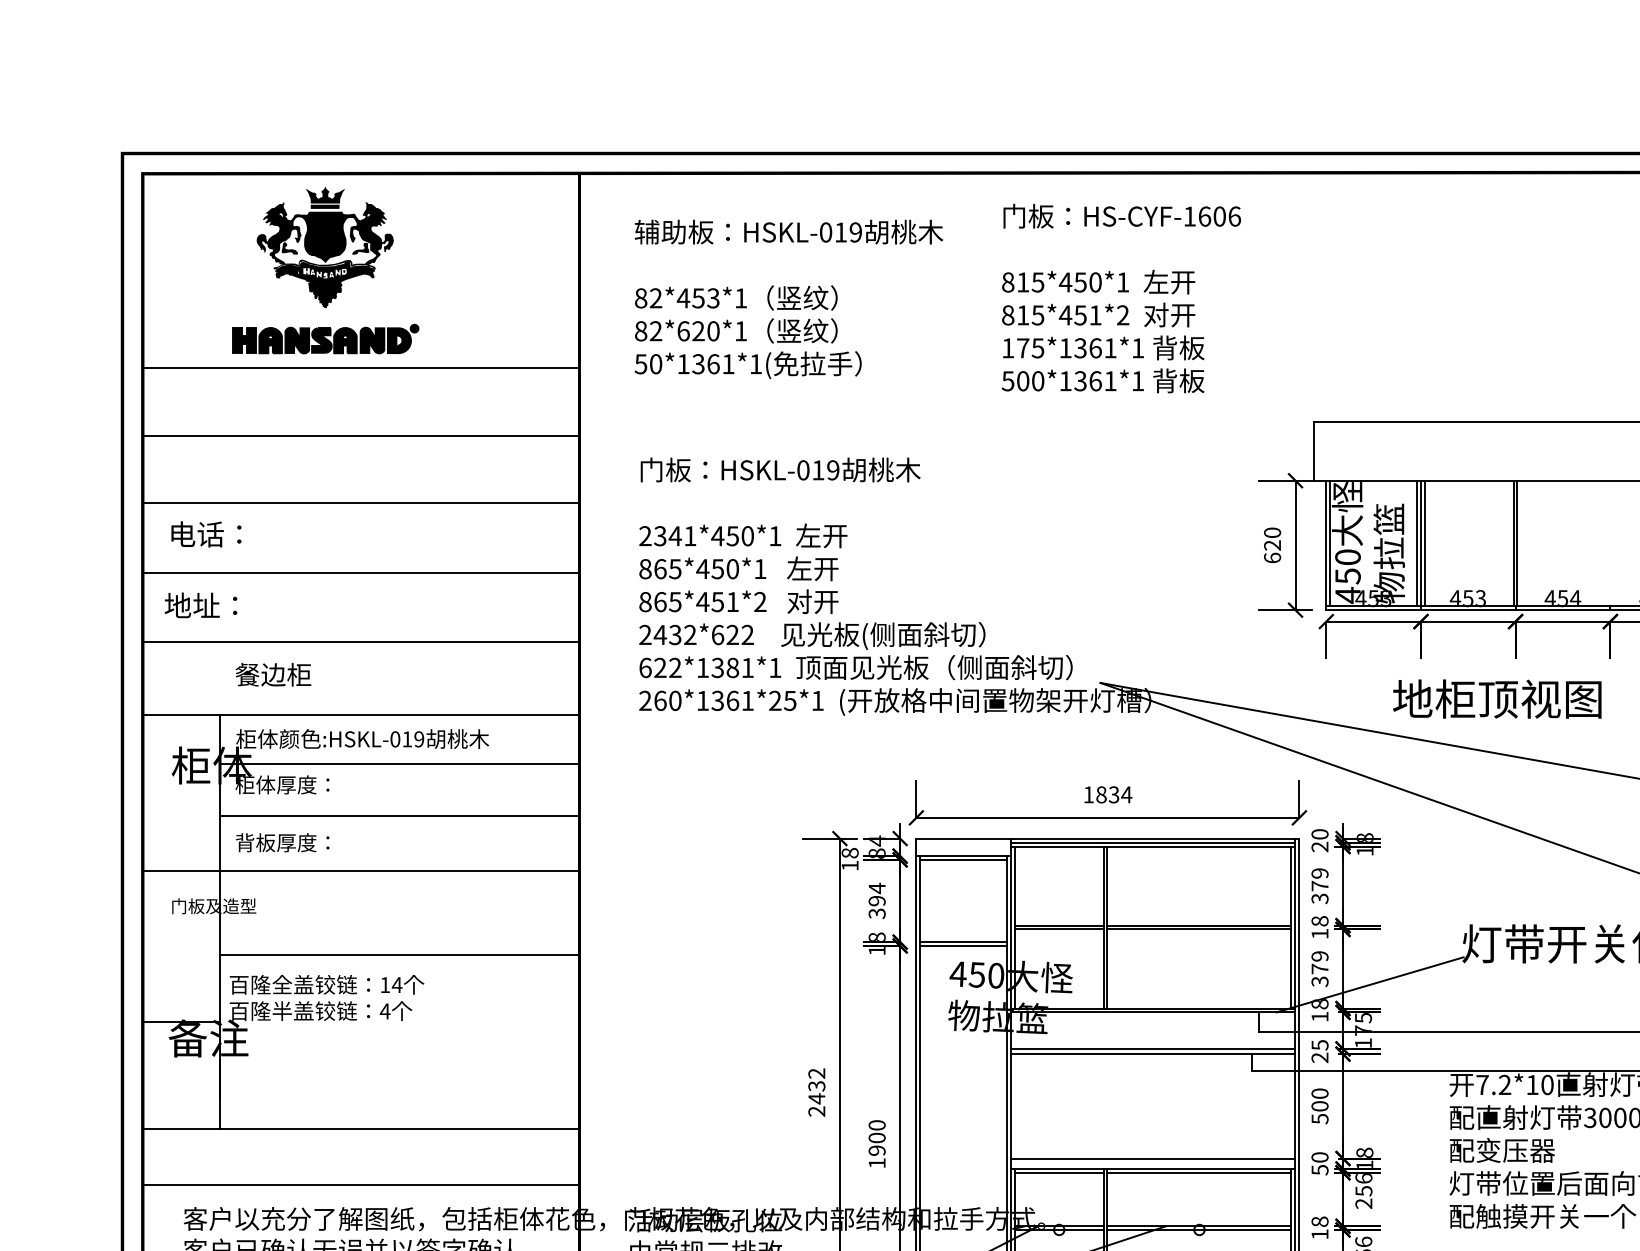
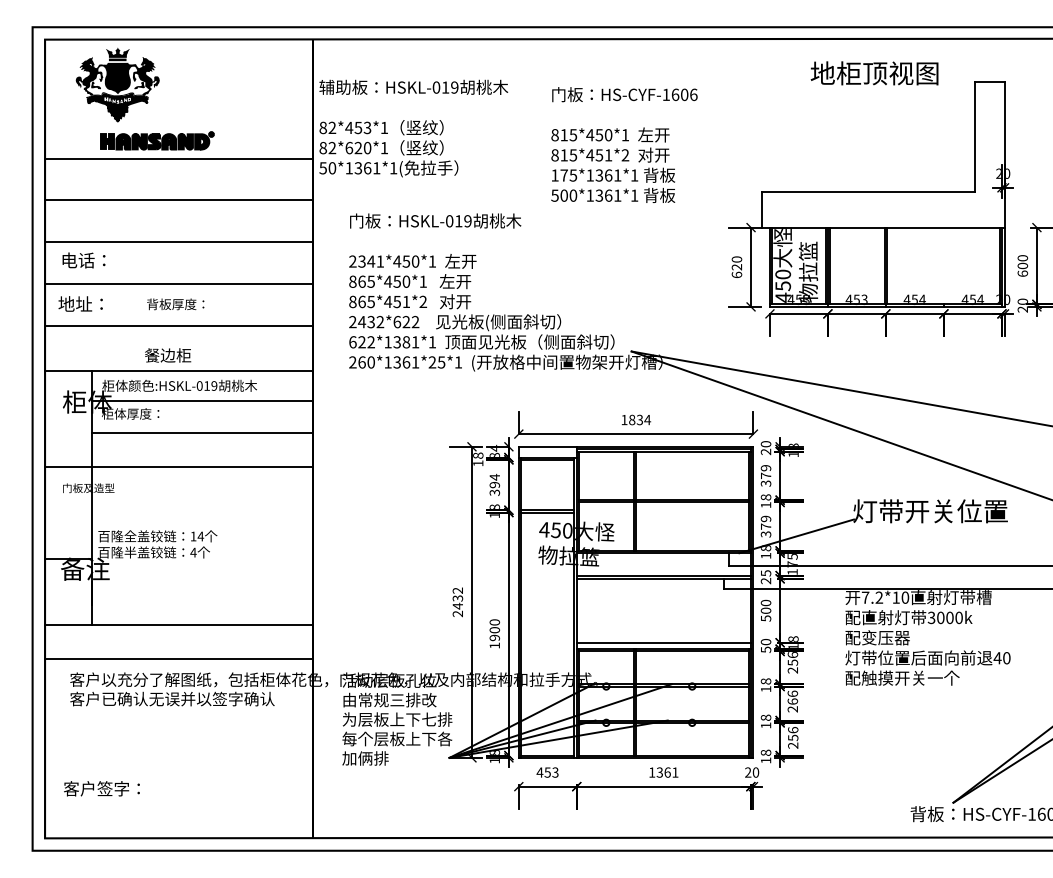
part: (324, 248) -> (117, 85), moved
text: (1121, 297) -> (624, 144), moved
text: (788, 299) -> (413, 128), moved
text: (274, 674) -> (168, 355), moved
text: (1497, 699) -> (874, 73), moved
text: (282, 842) -> (175, 304), moved
line: (399, 955) -> (202, 518), removed

